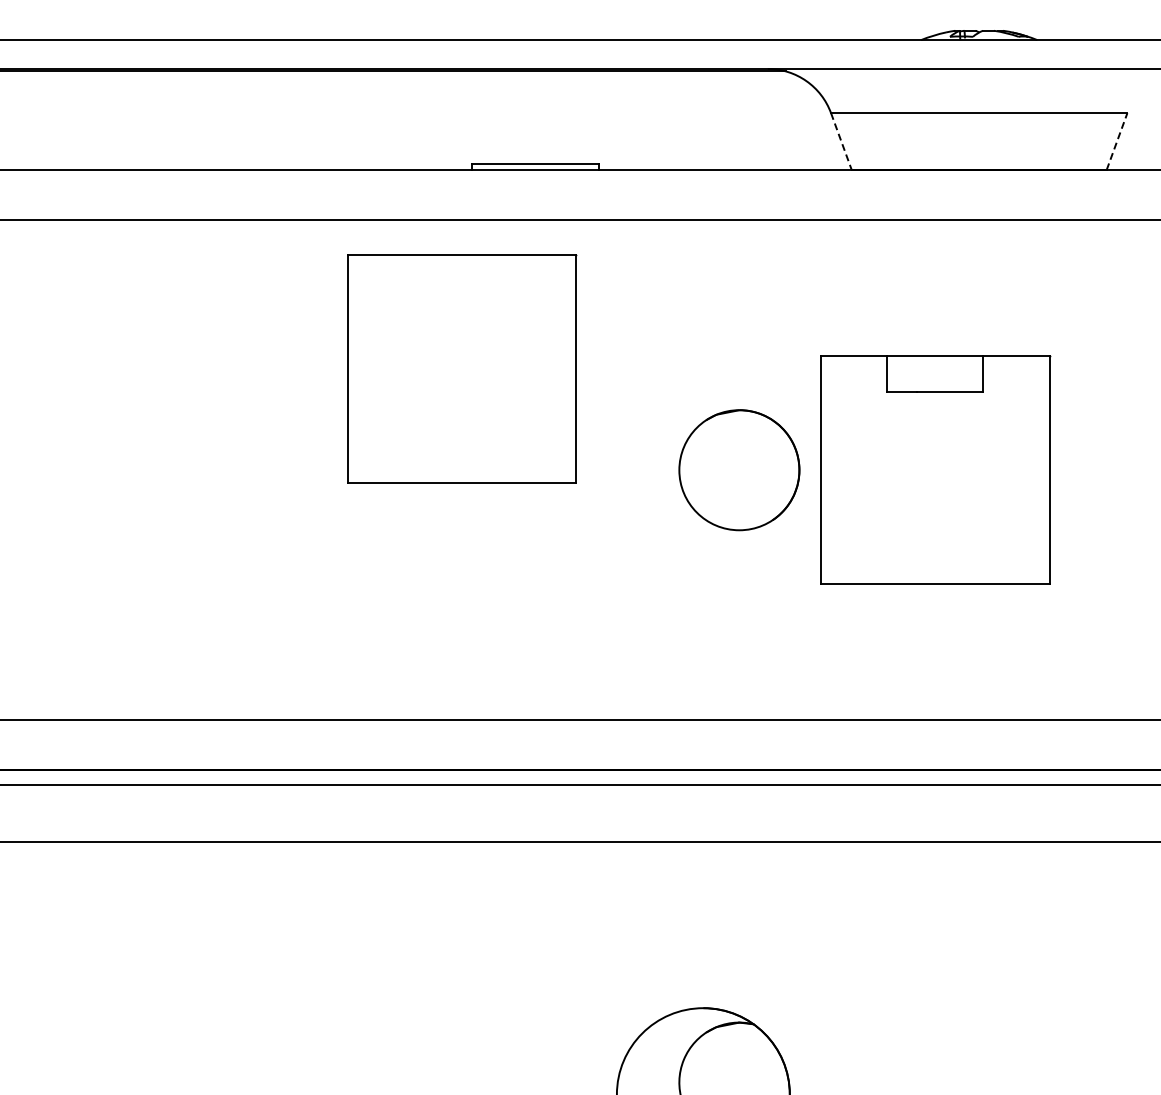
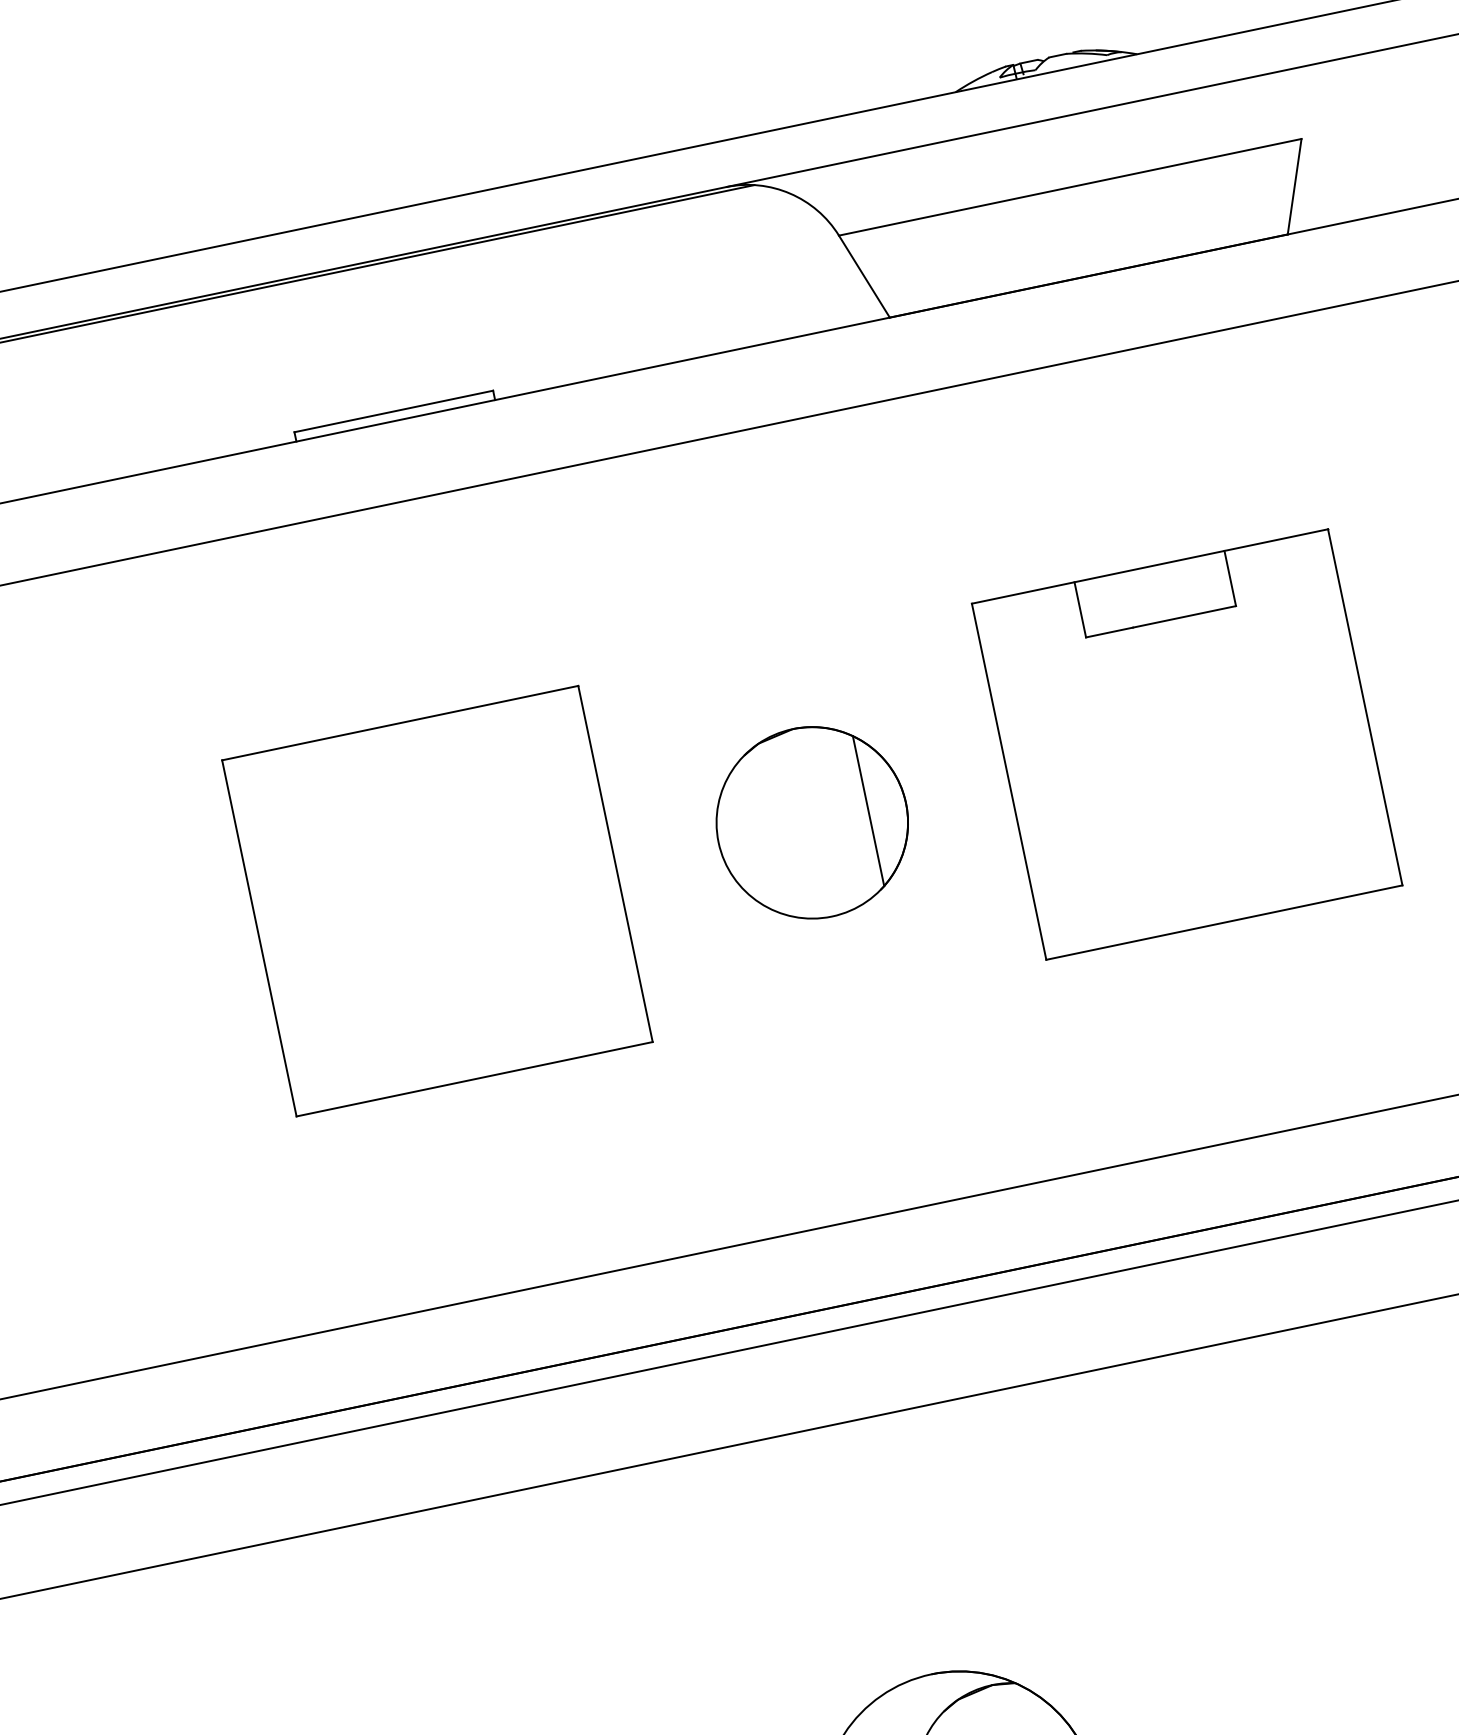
line: (1117, 141) -> (1295, 186), dashed -> solid
line: (841, 142) -> (864, 277), dashed -> solid
part: (462, 368) -> (437, 899), moved
part: (935, 469) -> (1186, 743), moved
line: (775, 470) -> (868, 811), added

